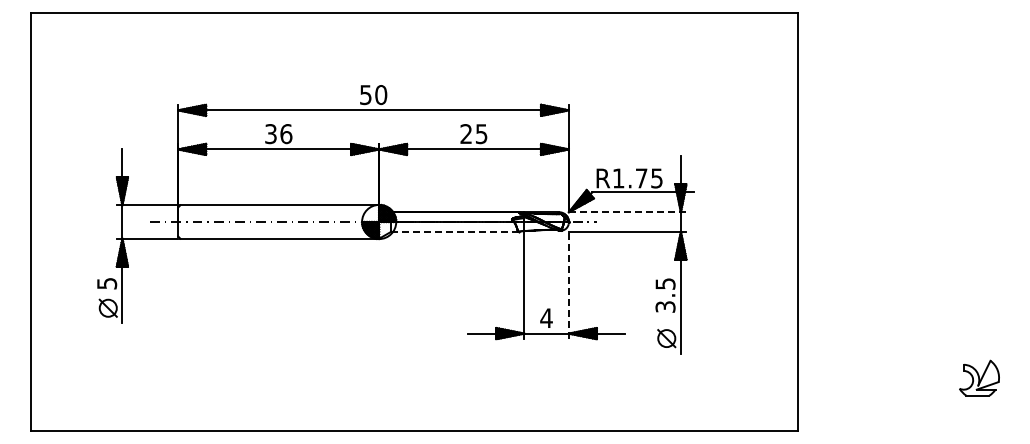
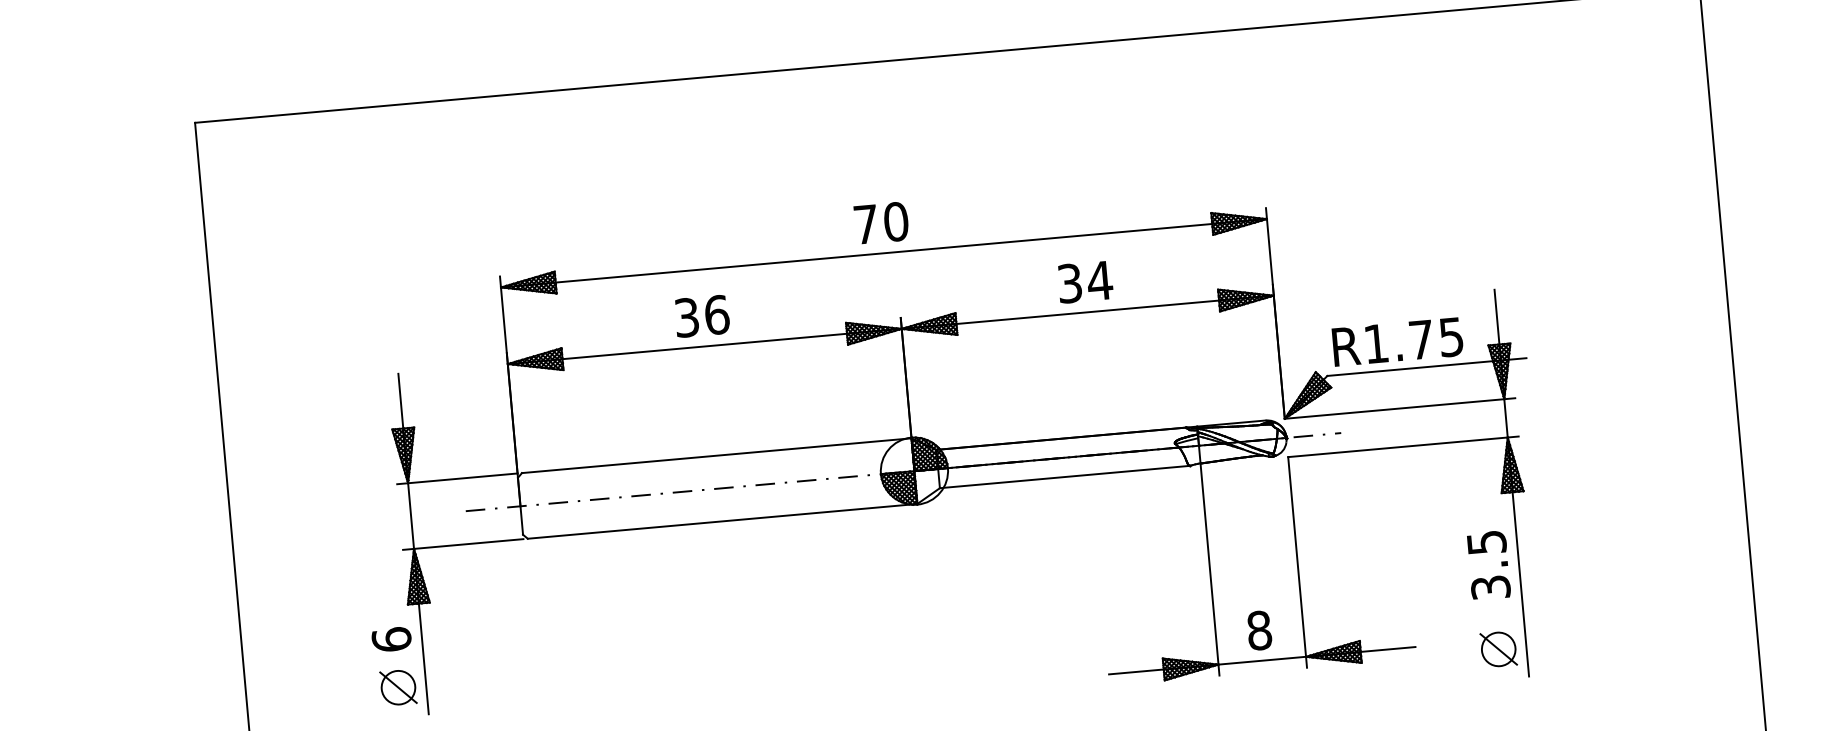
text: (365, 95) -> (865, 225), 50 -> 70
text: (473, 134) -> (1084, 283), 25 -> 34
line: (627, 212) -> (1399, 409), dashed -> solid
line: (454, 231) -> (1063, 476), dashed -> solid
text: (107, 283) -> (392, 639), 5 -> 6
line: (568, 285) -> (1296, 562), dashed -> solid
text: (546, 318) -> (1259, 631), 4 -> 8

